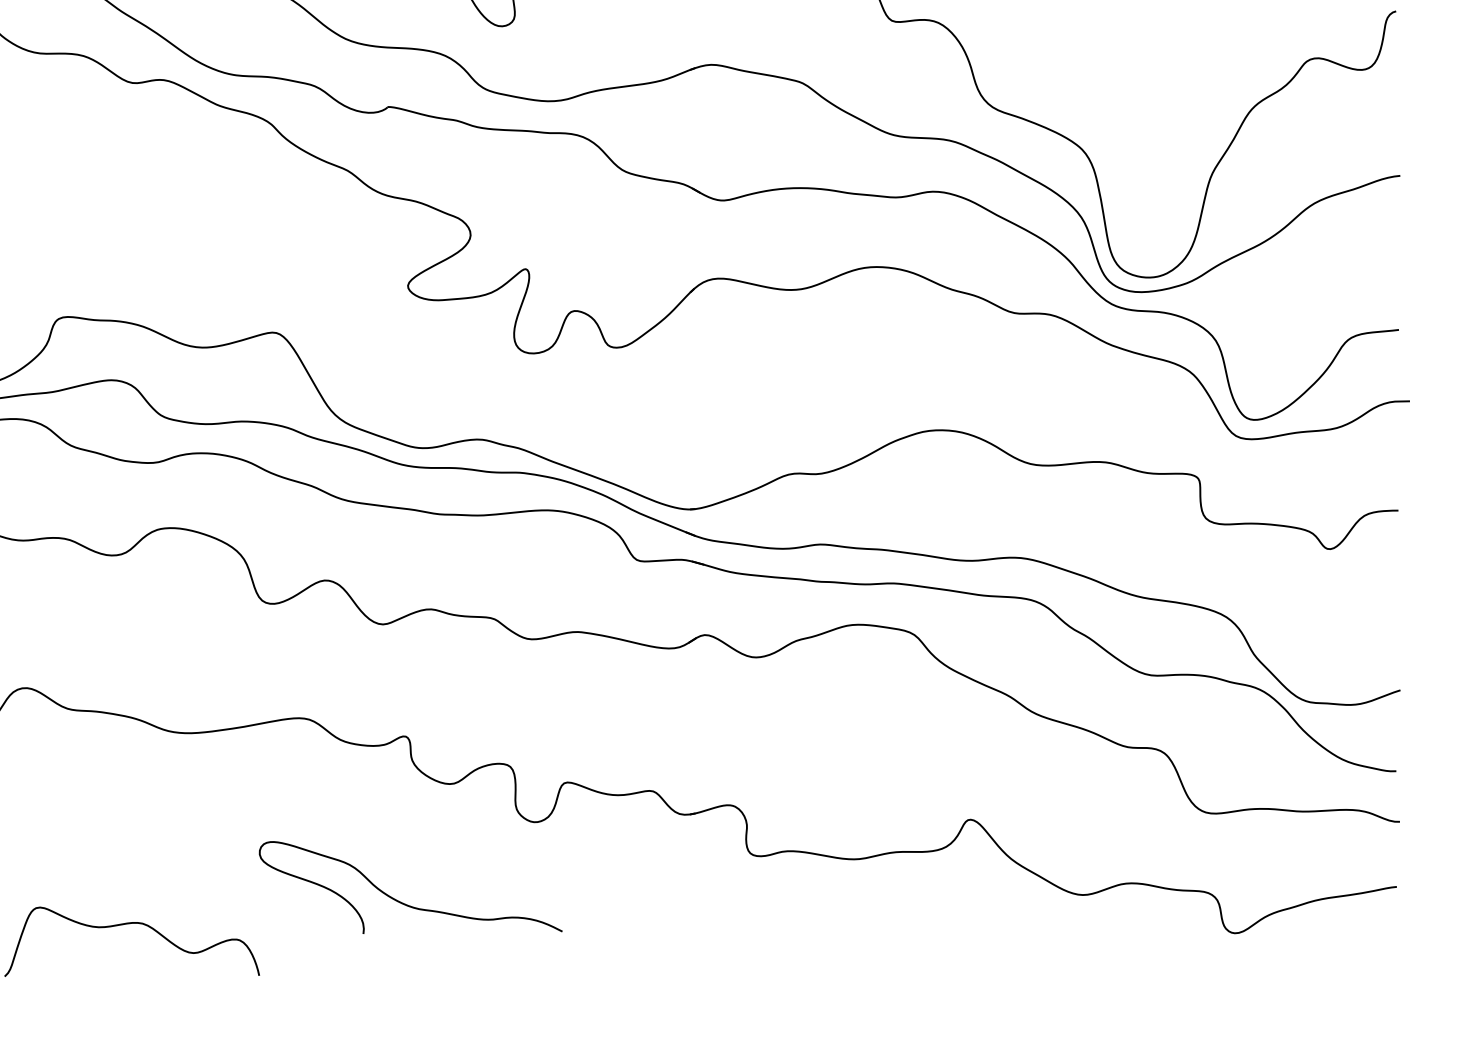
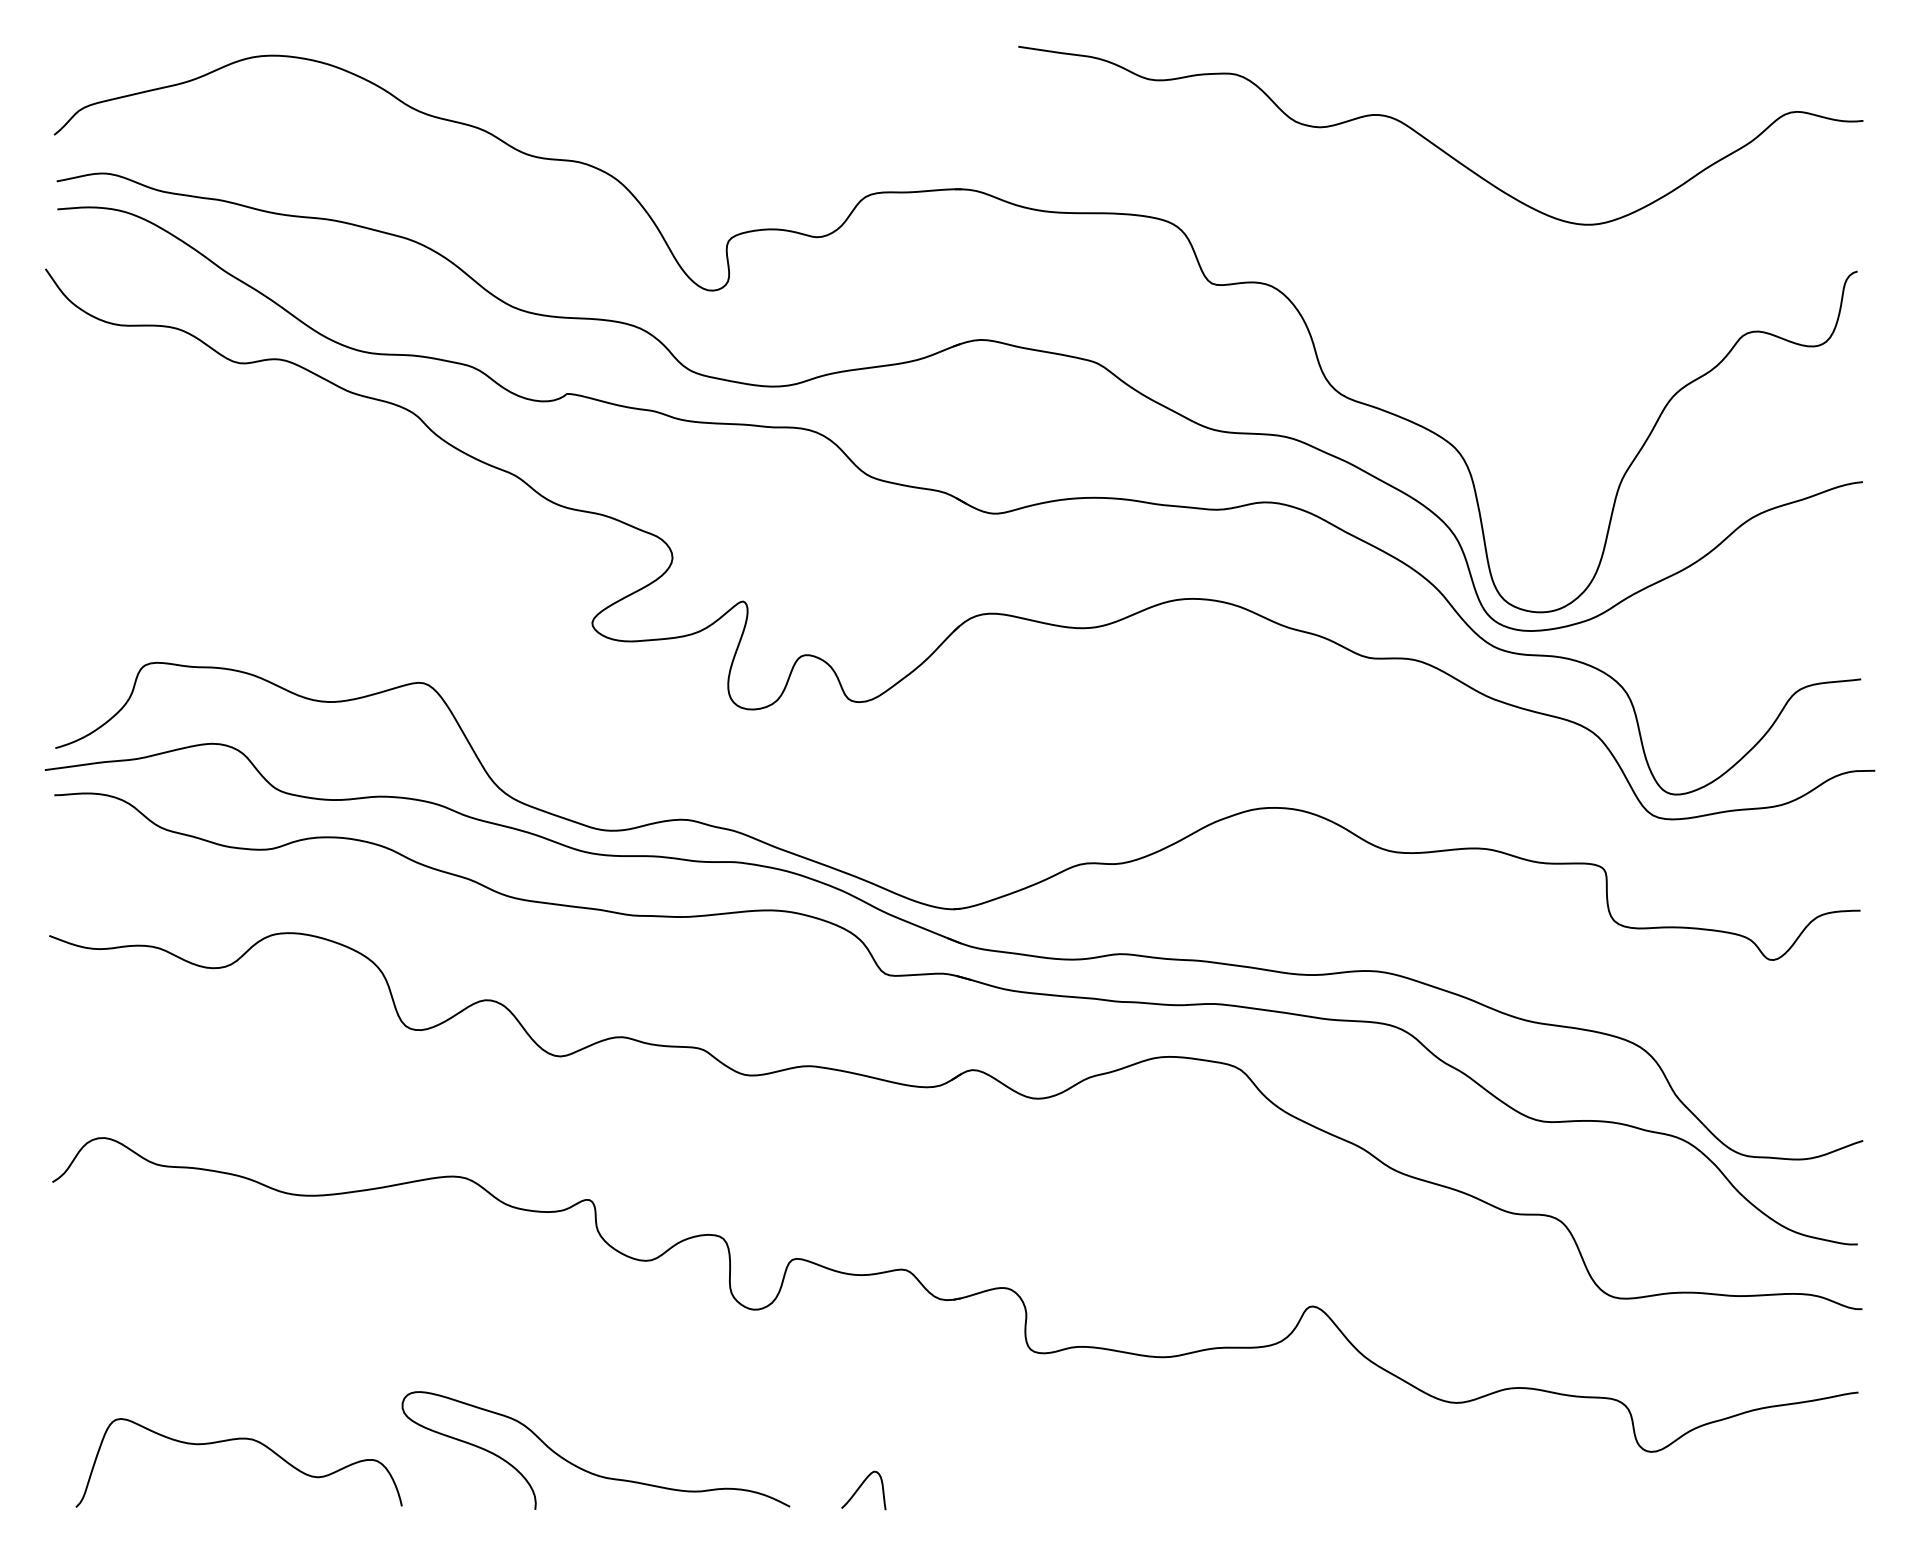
curve: (402, 902) -> (585, 1469), moved
curve: (617, 961) -> (860, 1487), added

